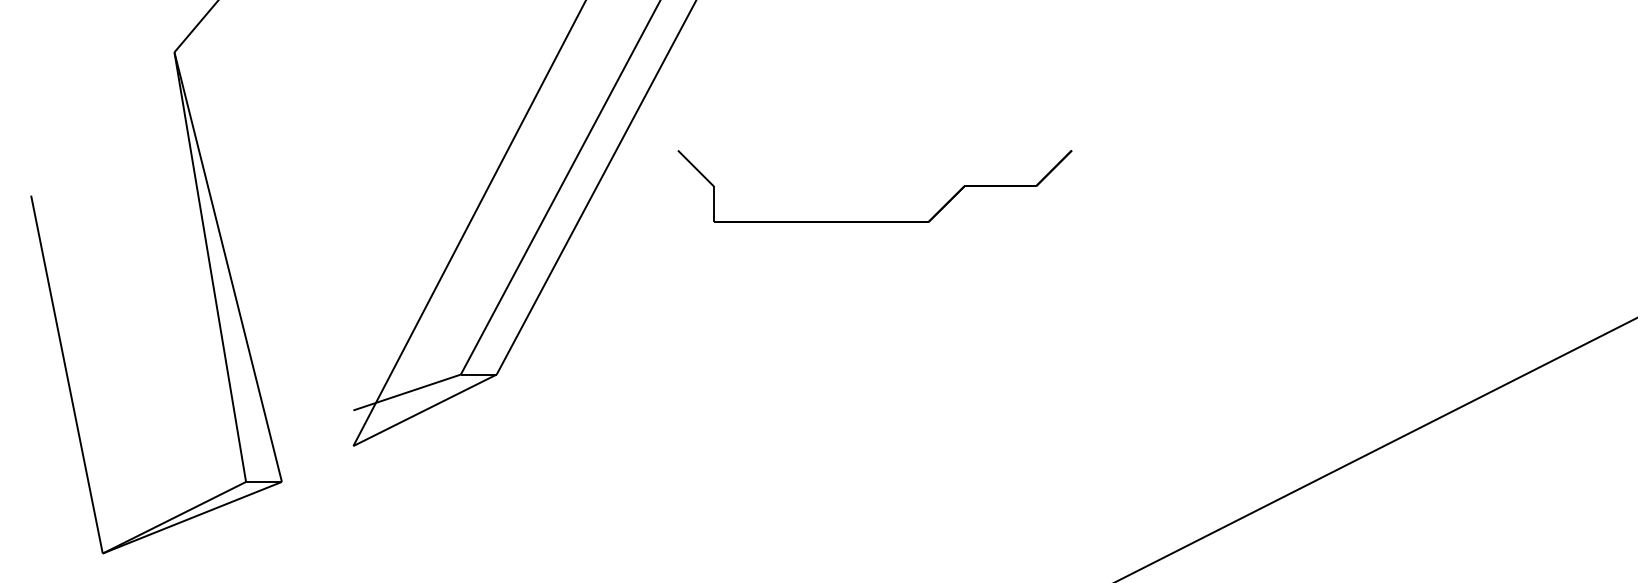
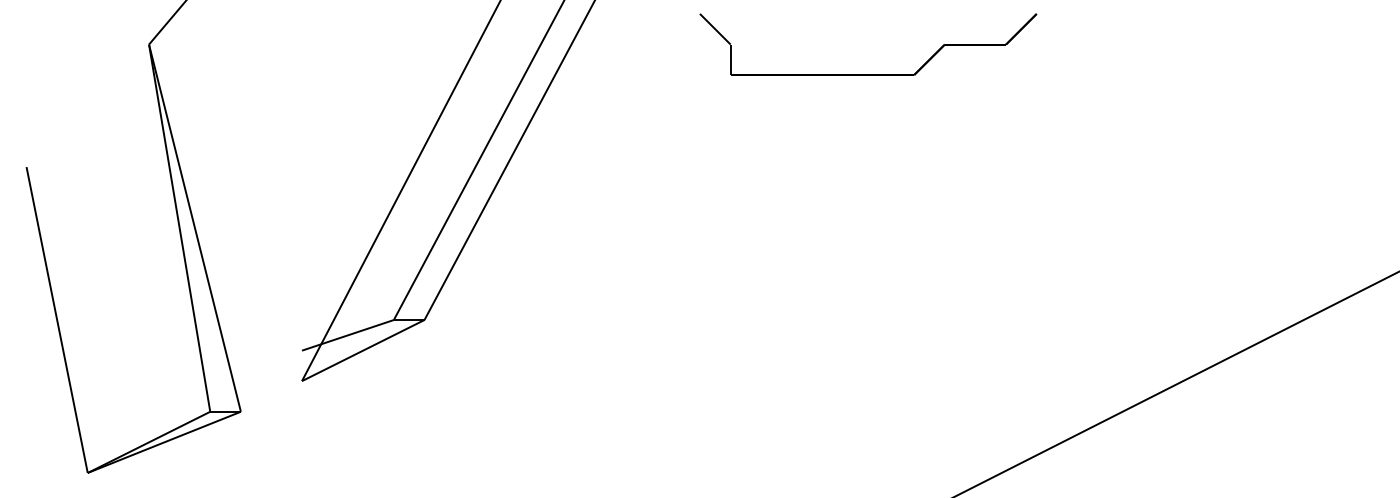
part: (874, 221) -> (867, 74), moved

